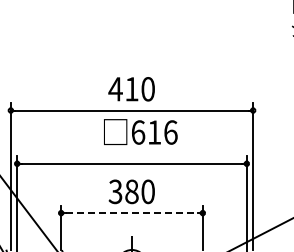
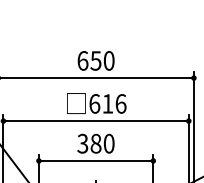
text: (123, 89) -> (89, 61), 410 -> 650
text: (140, 131) -> (96, 103), moved
line: (132, 213) -> (96, 161), dashed -> solid

